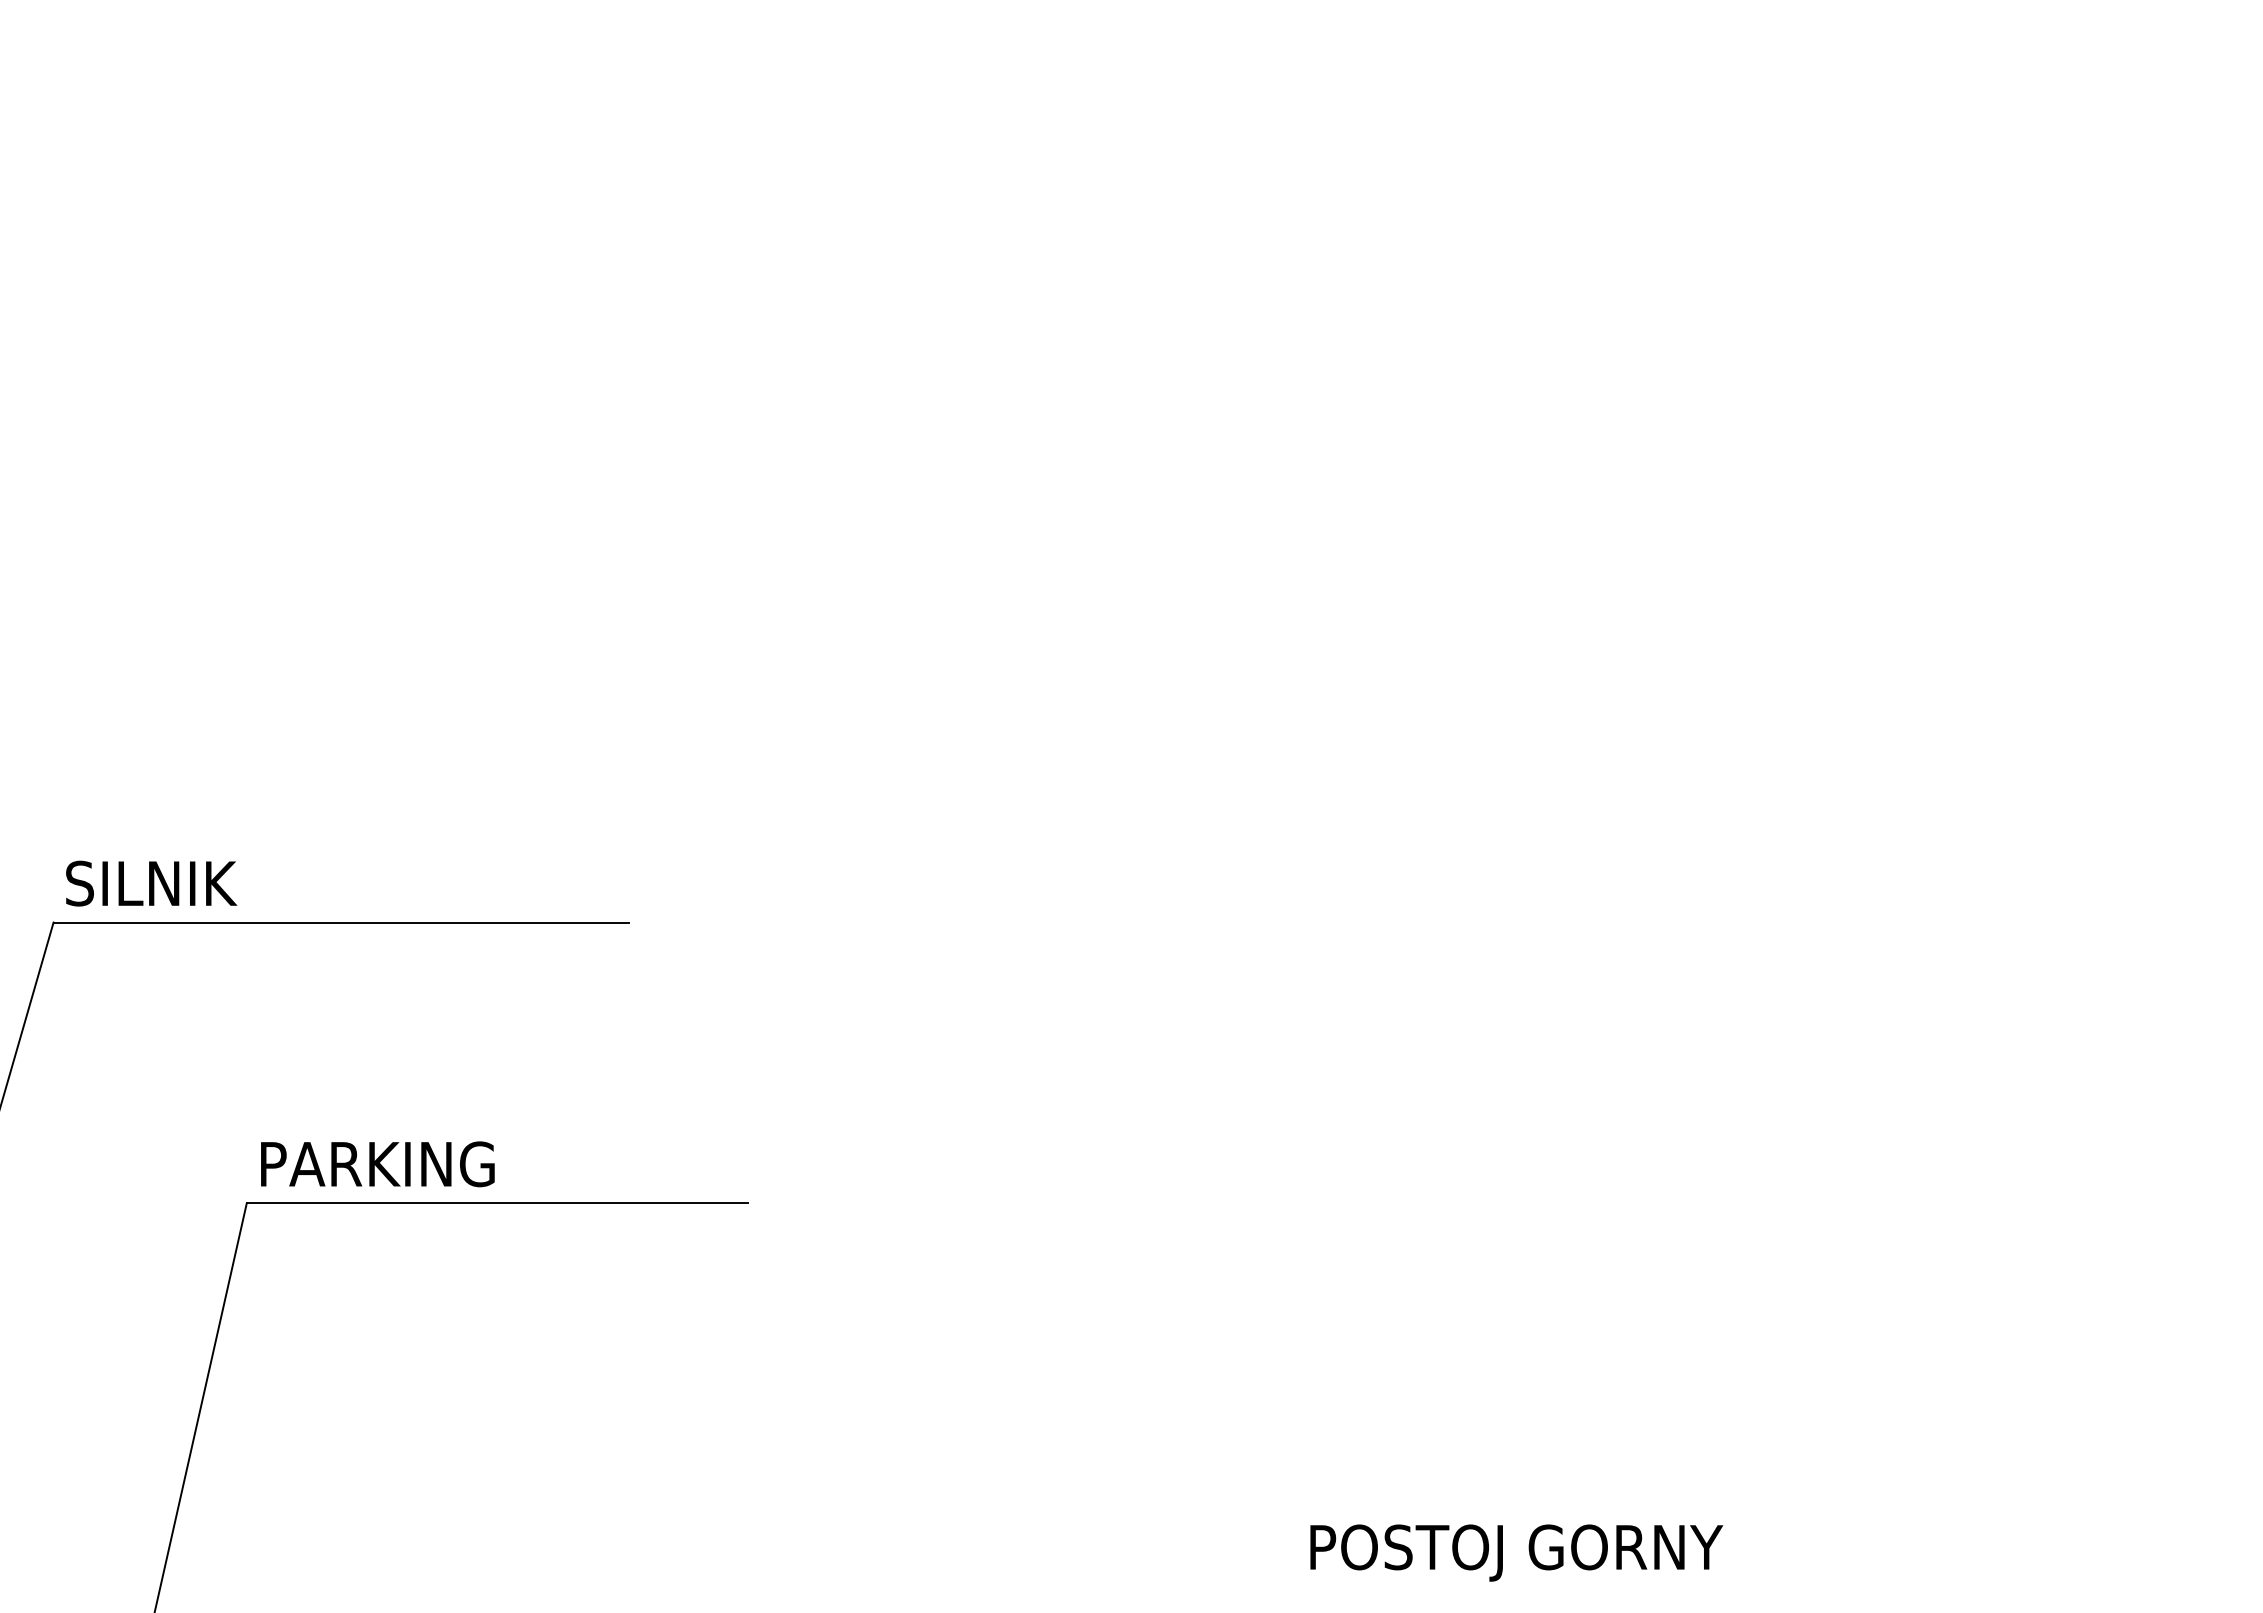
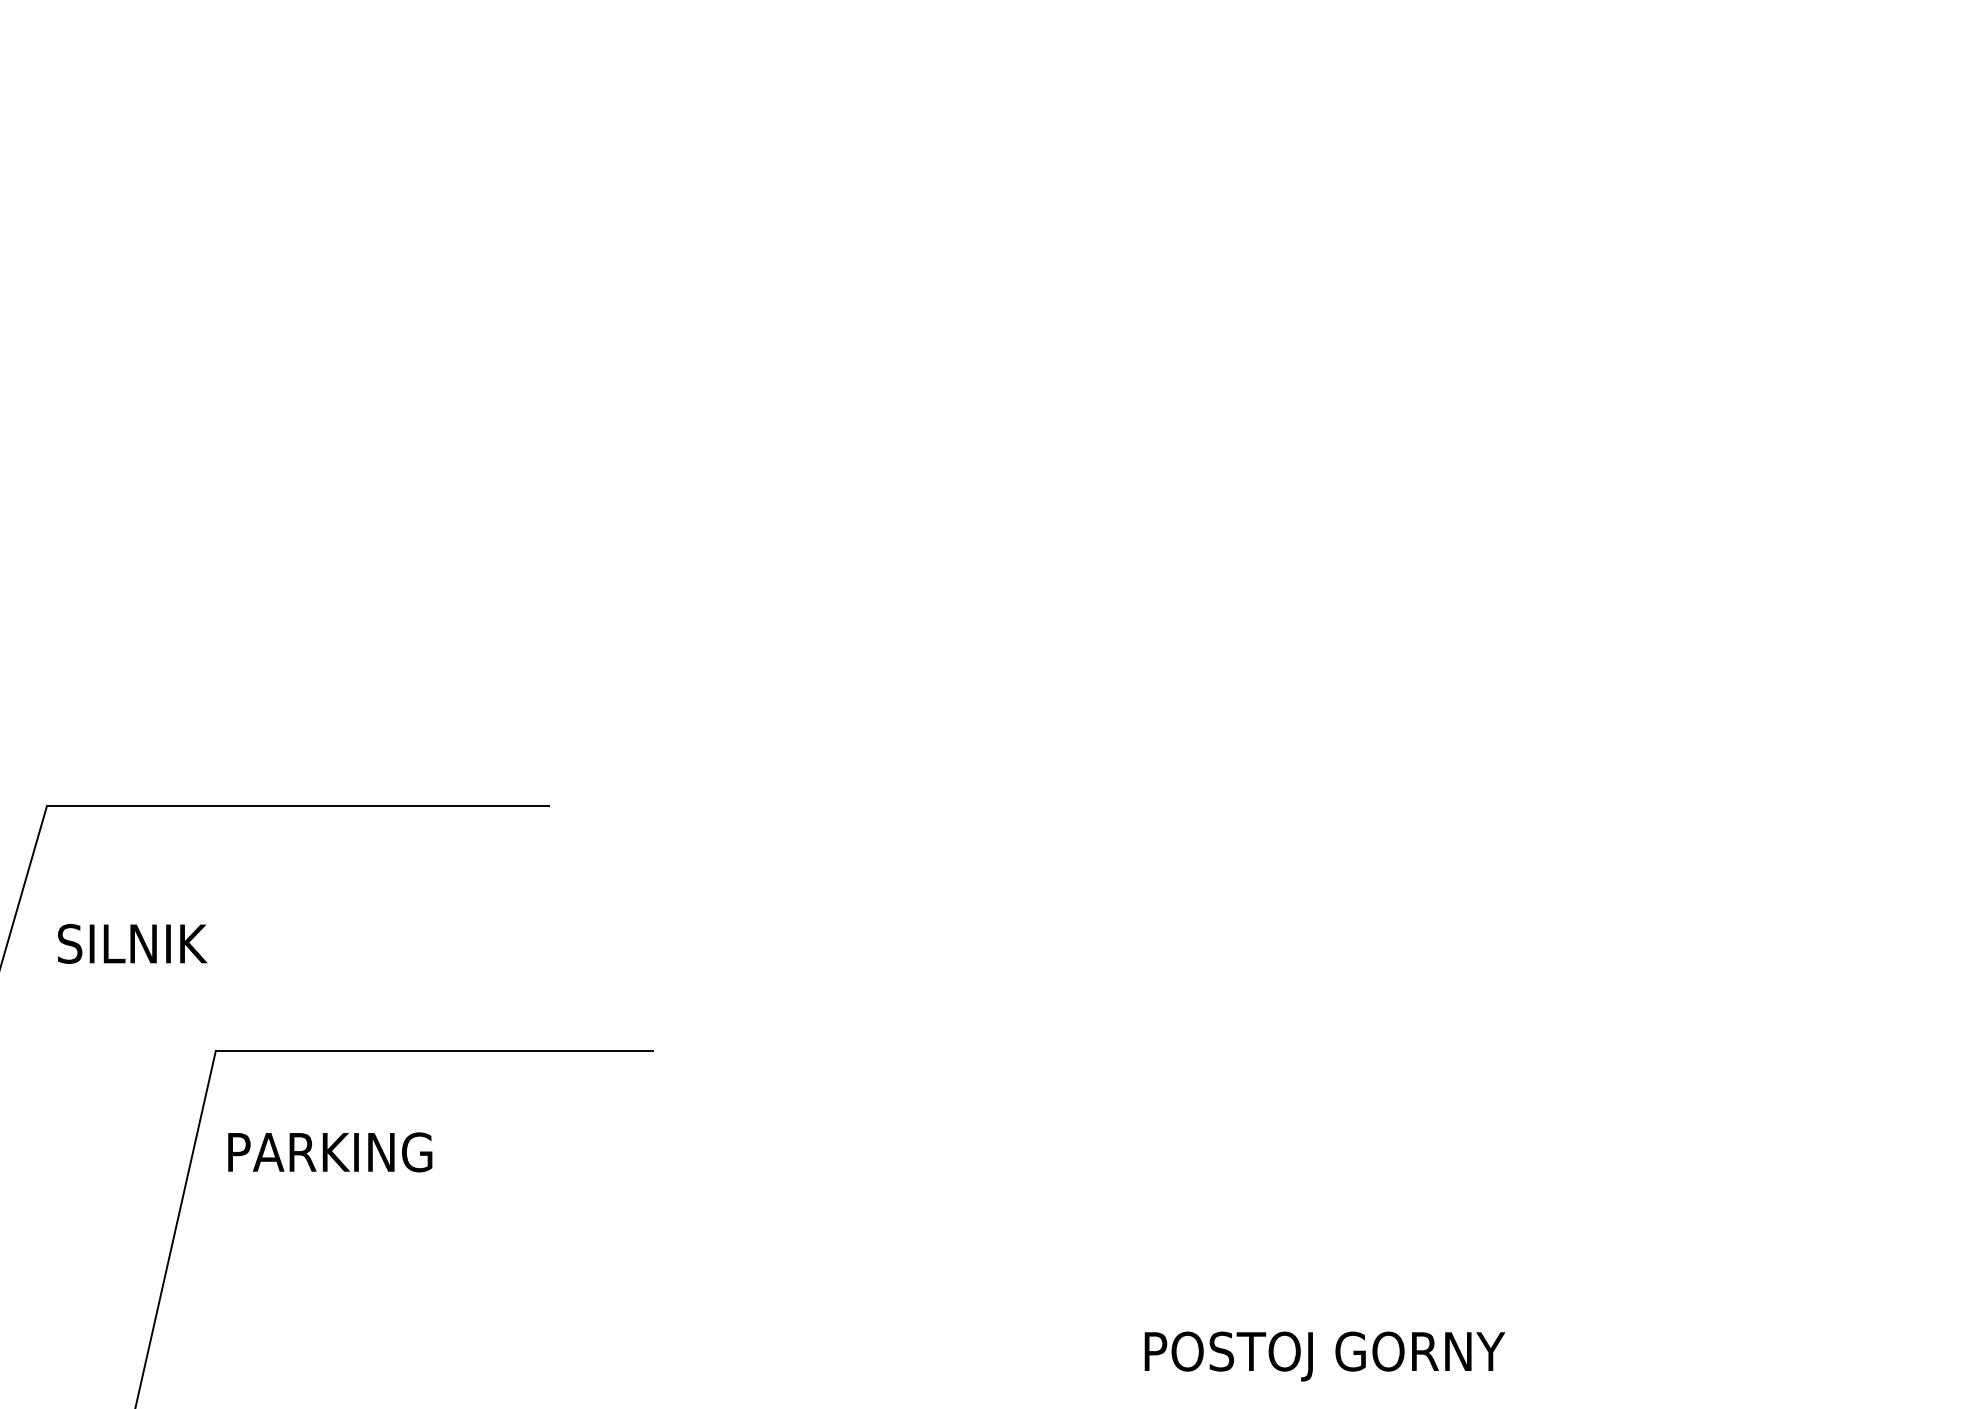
text: (151, 883) -> (132, 943), moved
text: (377, 1164) -> (329, 1152), moved

